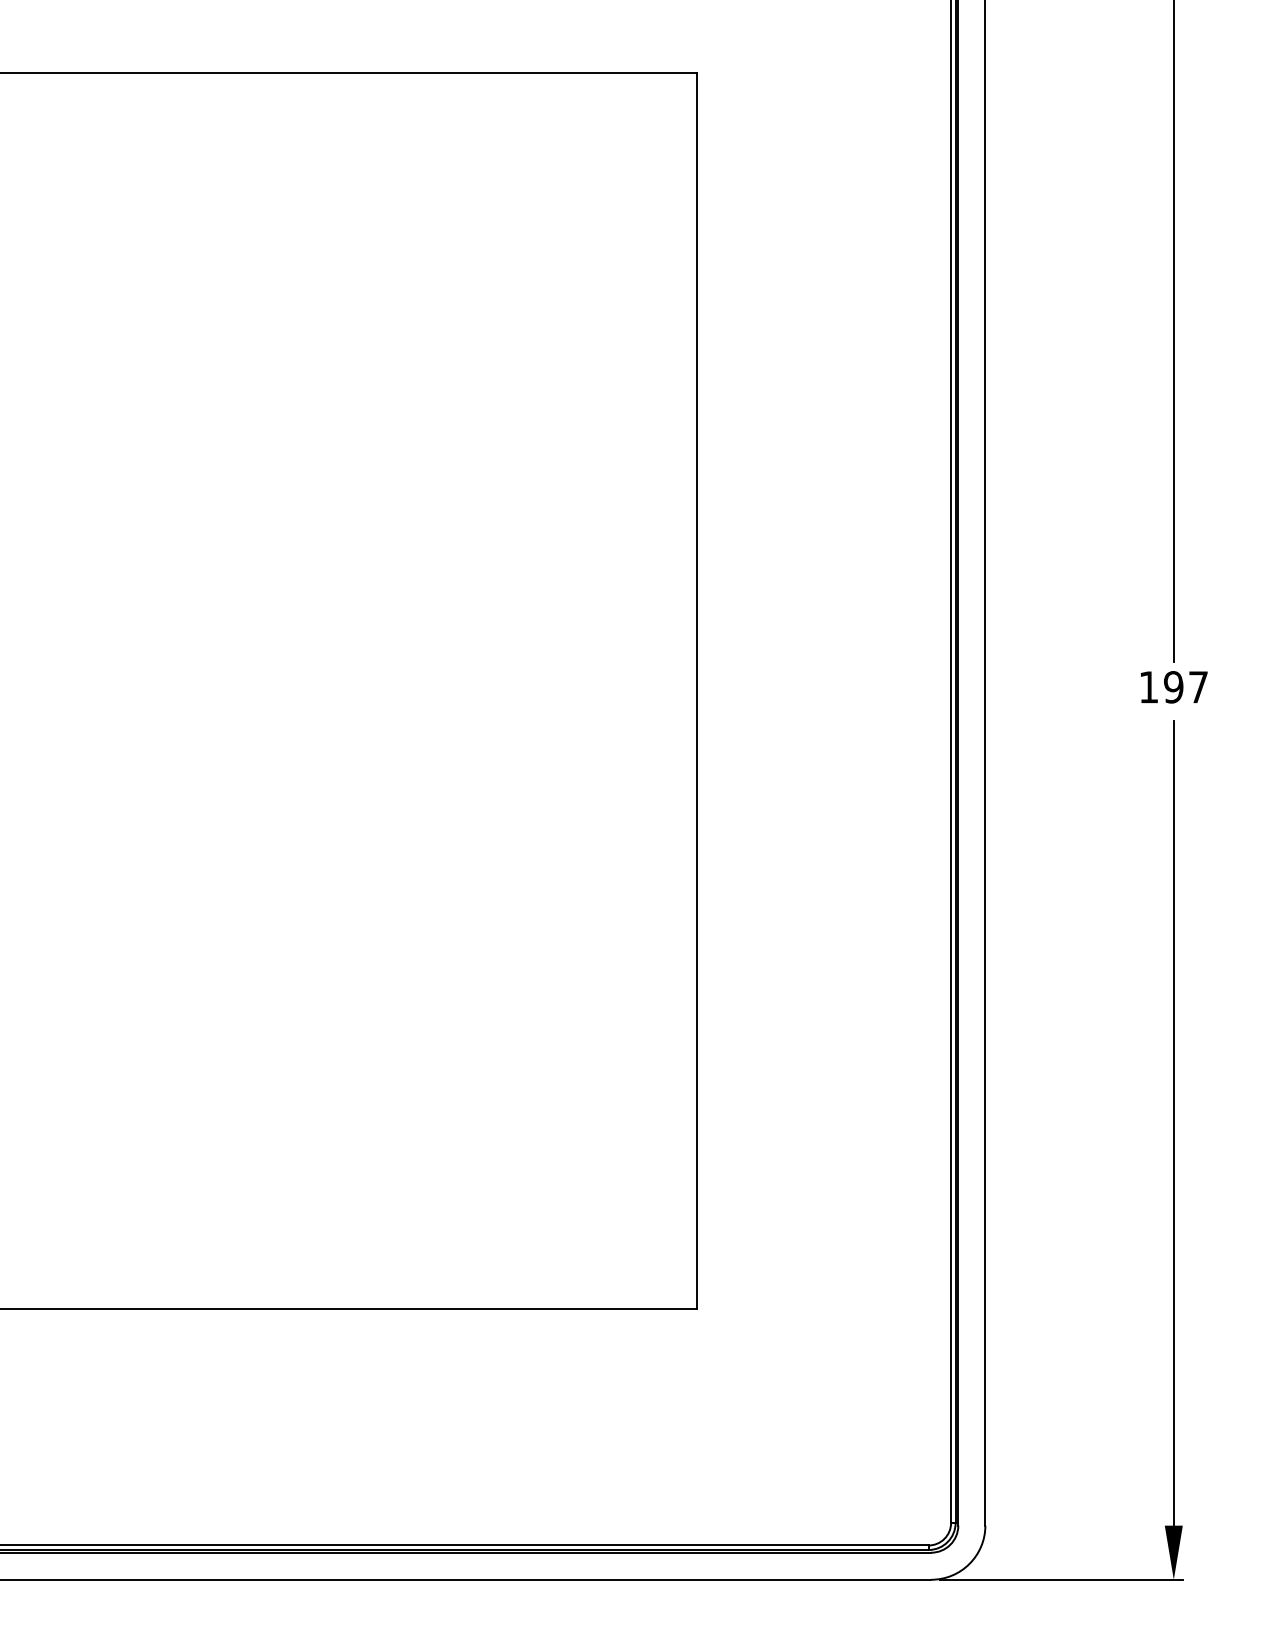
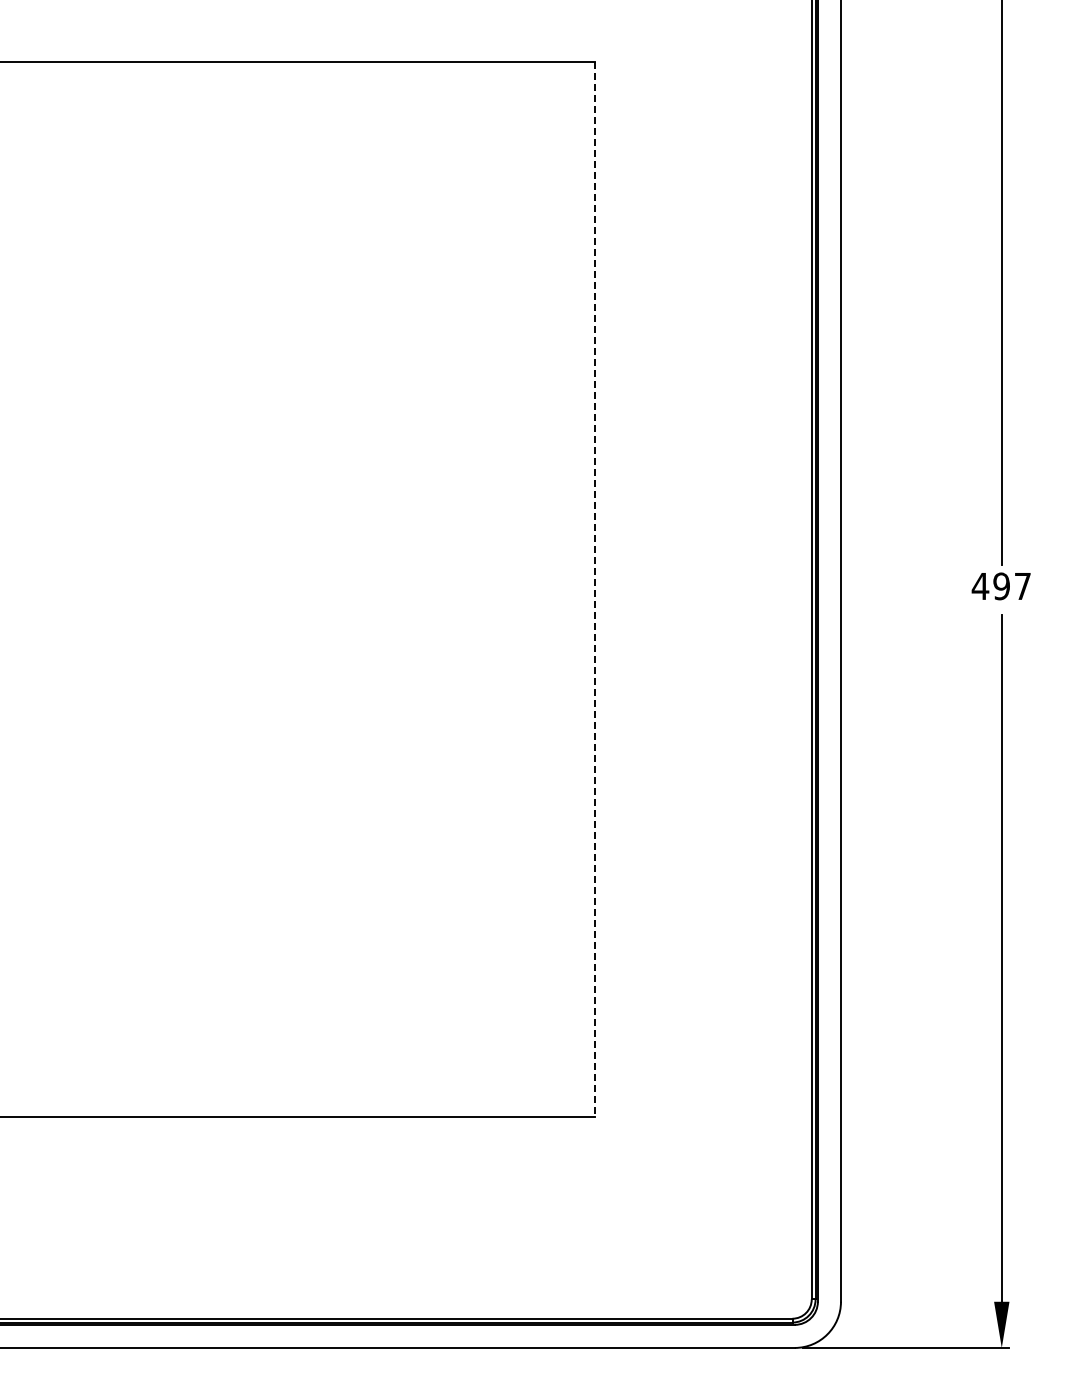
text: (1148, 687) -> (980, 586), 197 -> 497
line: (696, 692) -> (594, 590), solid -> dashed

